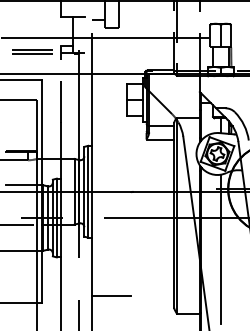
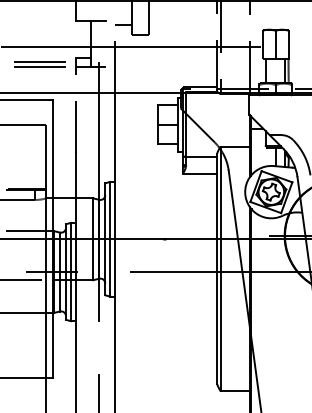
line: (220, 248) -> (275, 310), removed
line: (111, 295) -> (139, 368), removed

